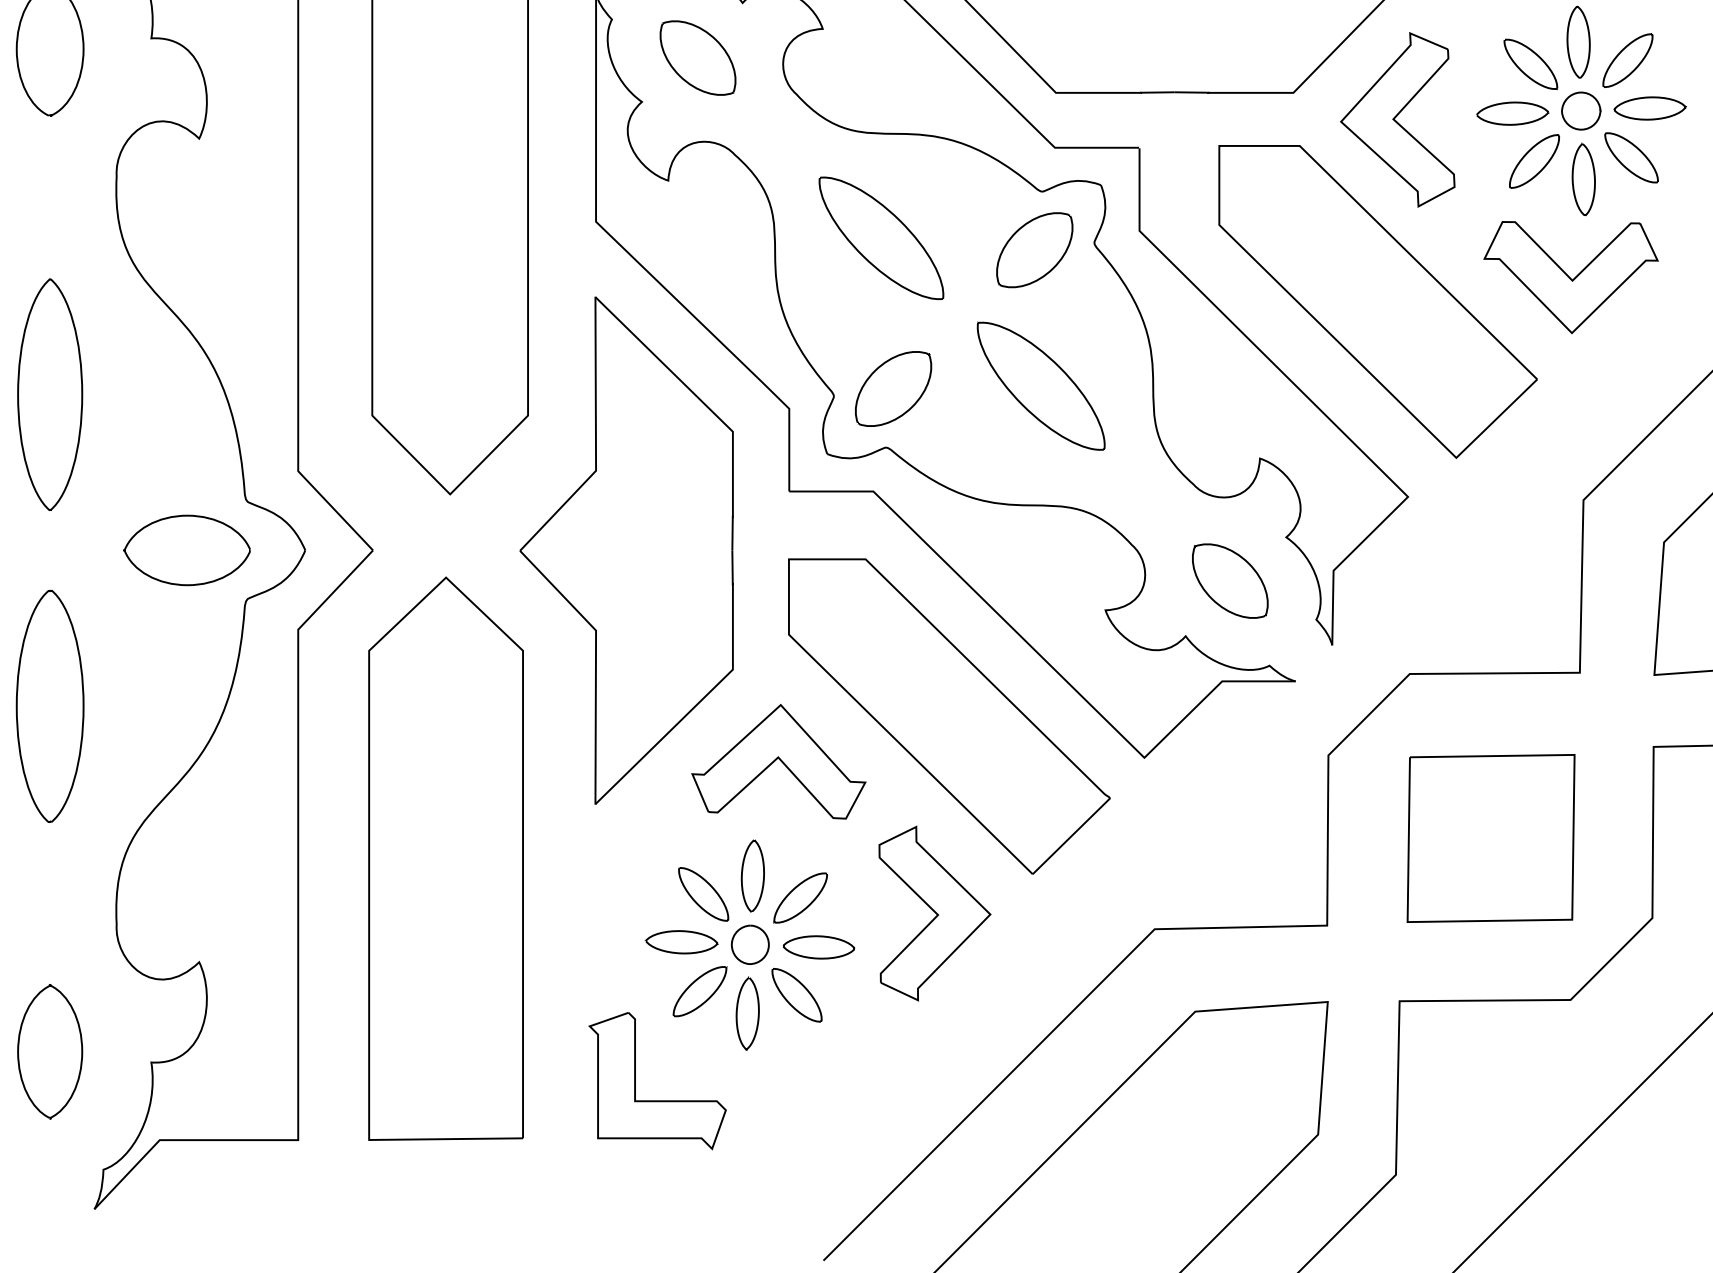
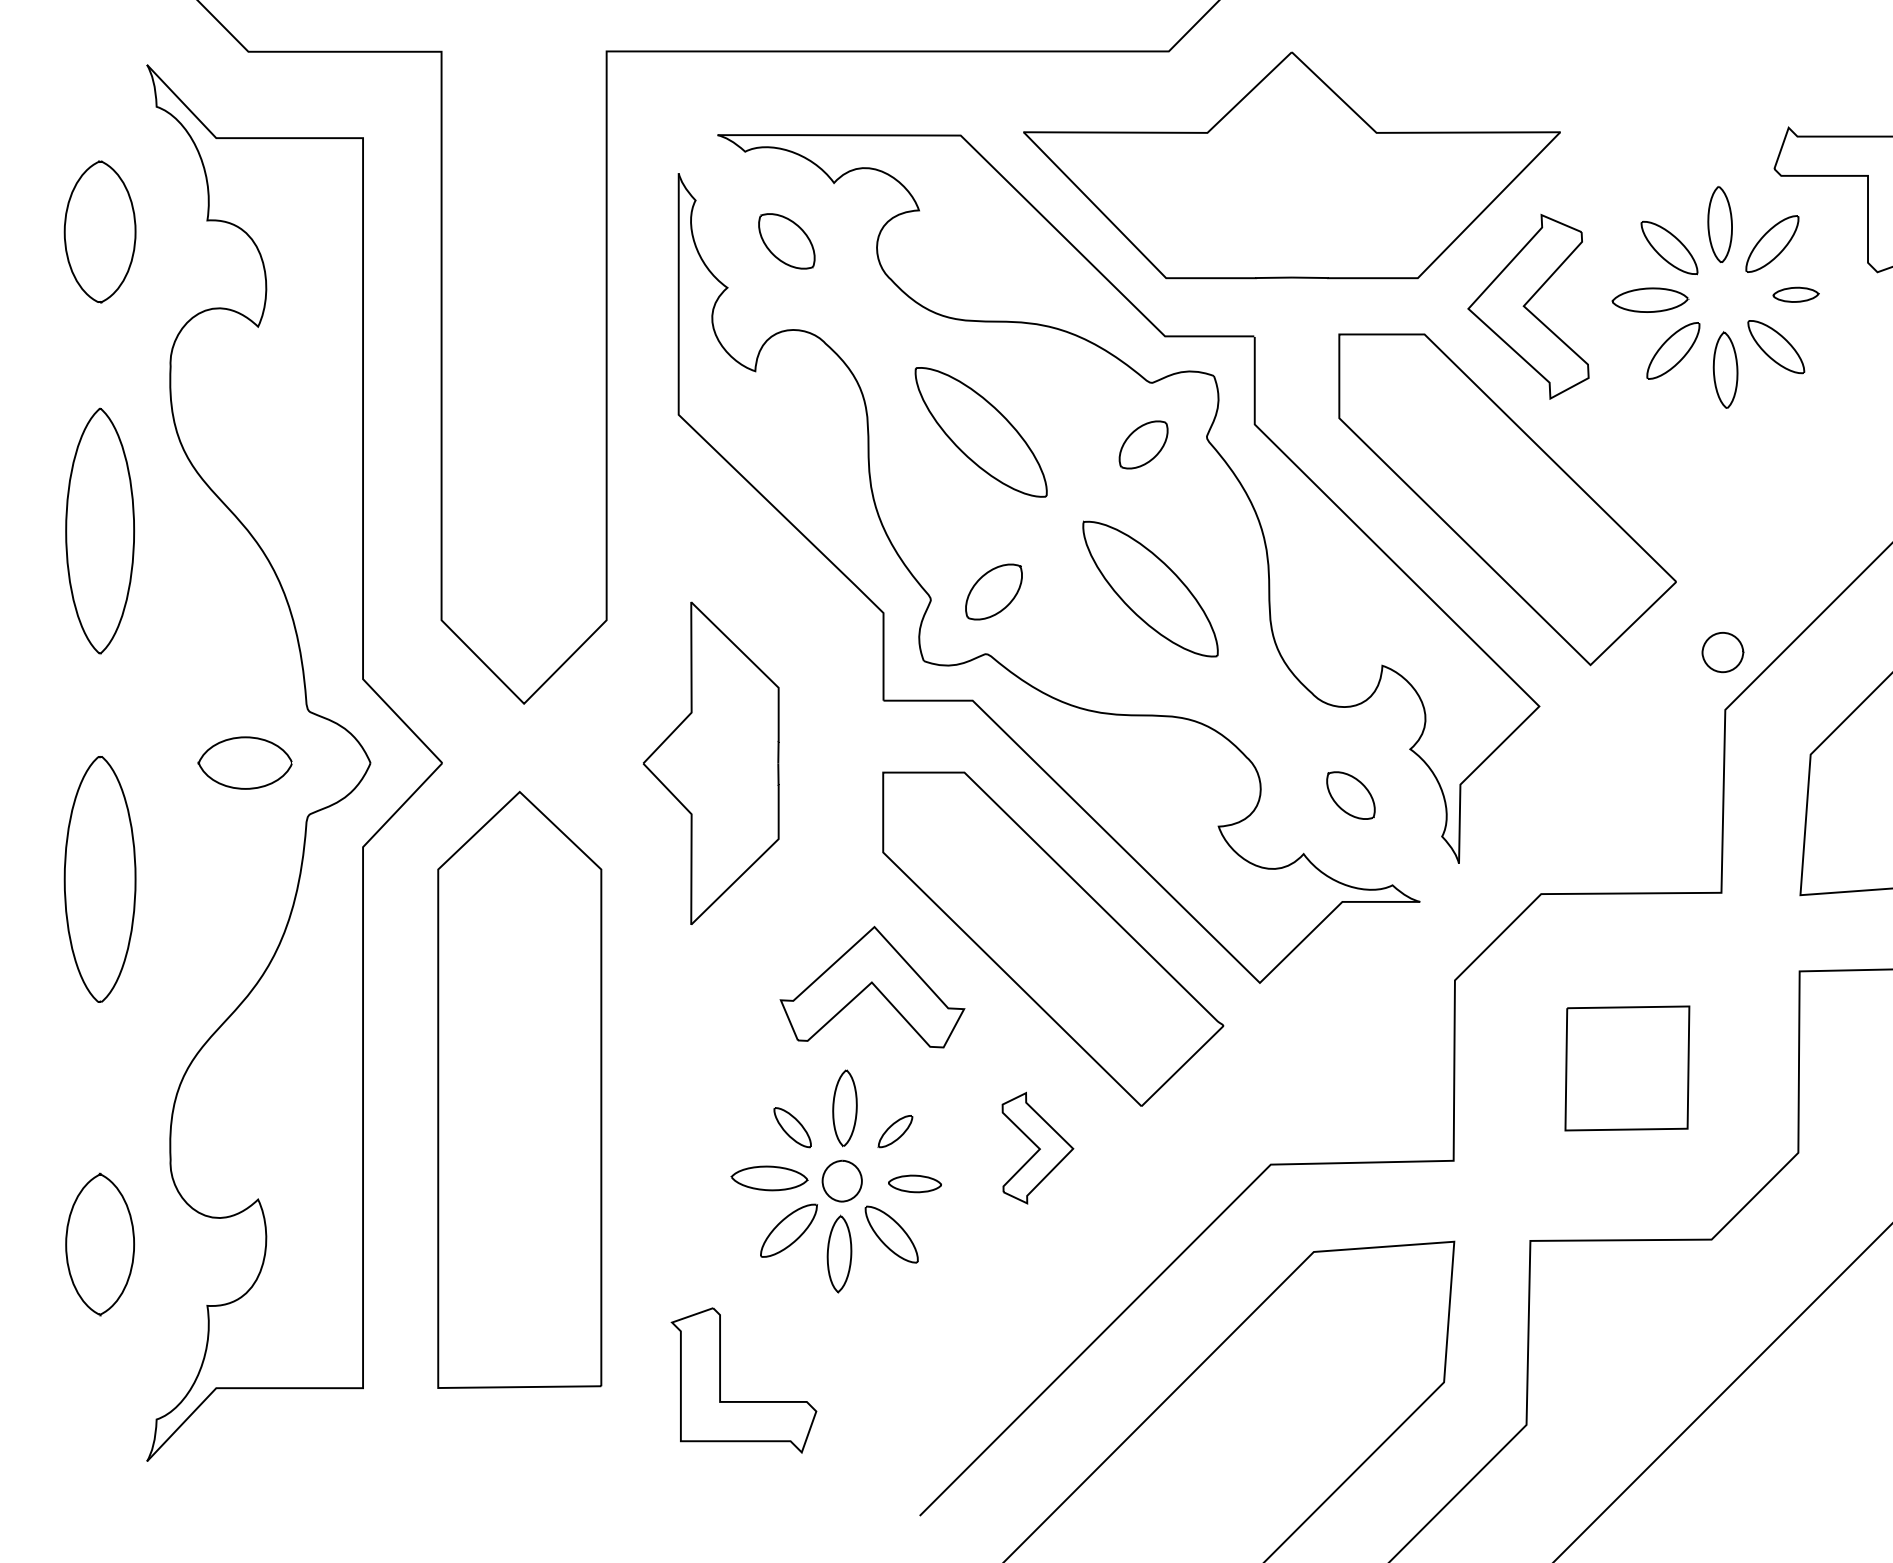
part: (697, 58) -> (786, 241), size x0.7
part: (1649, 108) -> (1795, 294), size x0.6
part: (1580, 111) -> (1722, 652), moved
part: (1034, 249) -> (1143, 444), size x0.6
part: (1571, 277) -> (1712, 473), removed
part: (893, 388) -> (993, 591), size x0.7
part: (50, 394) -> (100, 530), moved
part: (186, 549) -> (244, 762), size x0.7
part: (626, 550) -> (710, 763), size x0.6
part: (1229, 580) -> (1350, 795), size x0.6
part: (49, 706) -> (99, 879), moved
part: (1491, 838) -> (1627, 1068), size x0.7
part: (703, 894) -> (792, 1127), size x0.7
part: (800, 897) -> (895, 1131), size x0.6
part: (934, 914) -> (1037, 1148), size x0.6
part: (818, 947) -> (914, 1183), size x0.7
part: (50, 1051) -> (100, 1244), moved
part: (657, 1100) -> (743, 1401), moved

